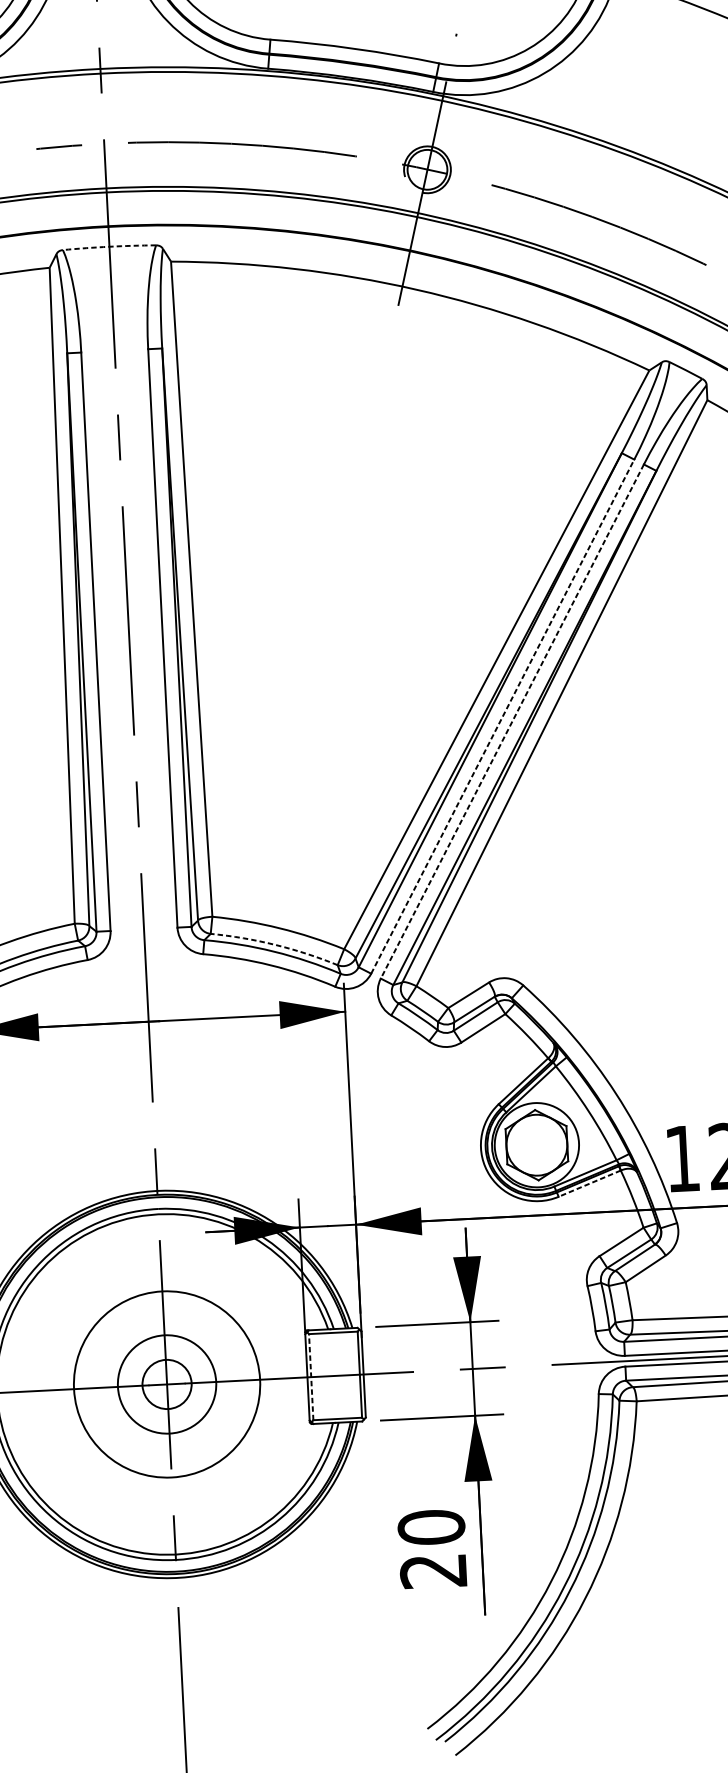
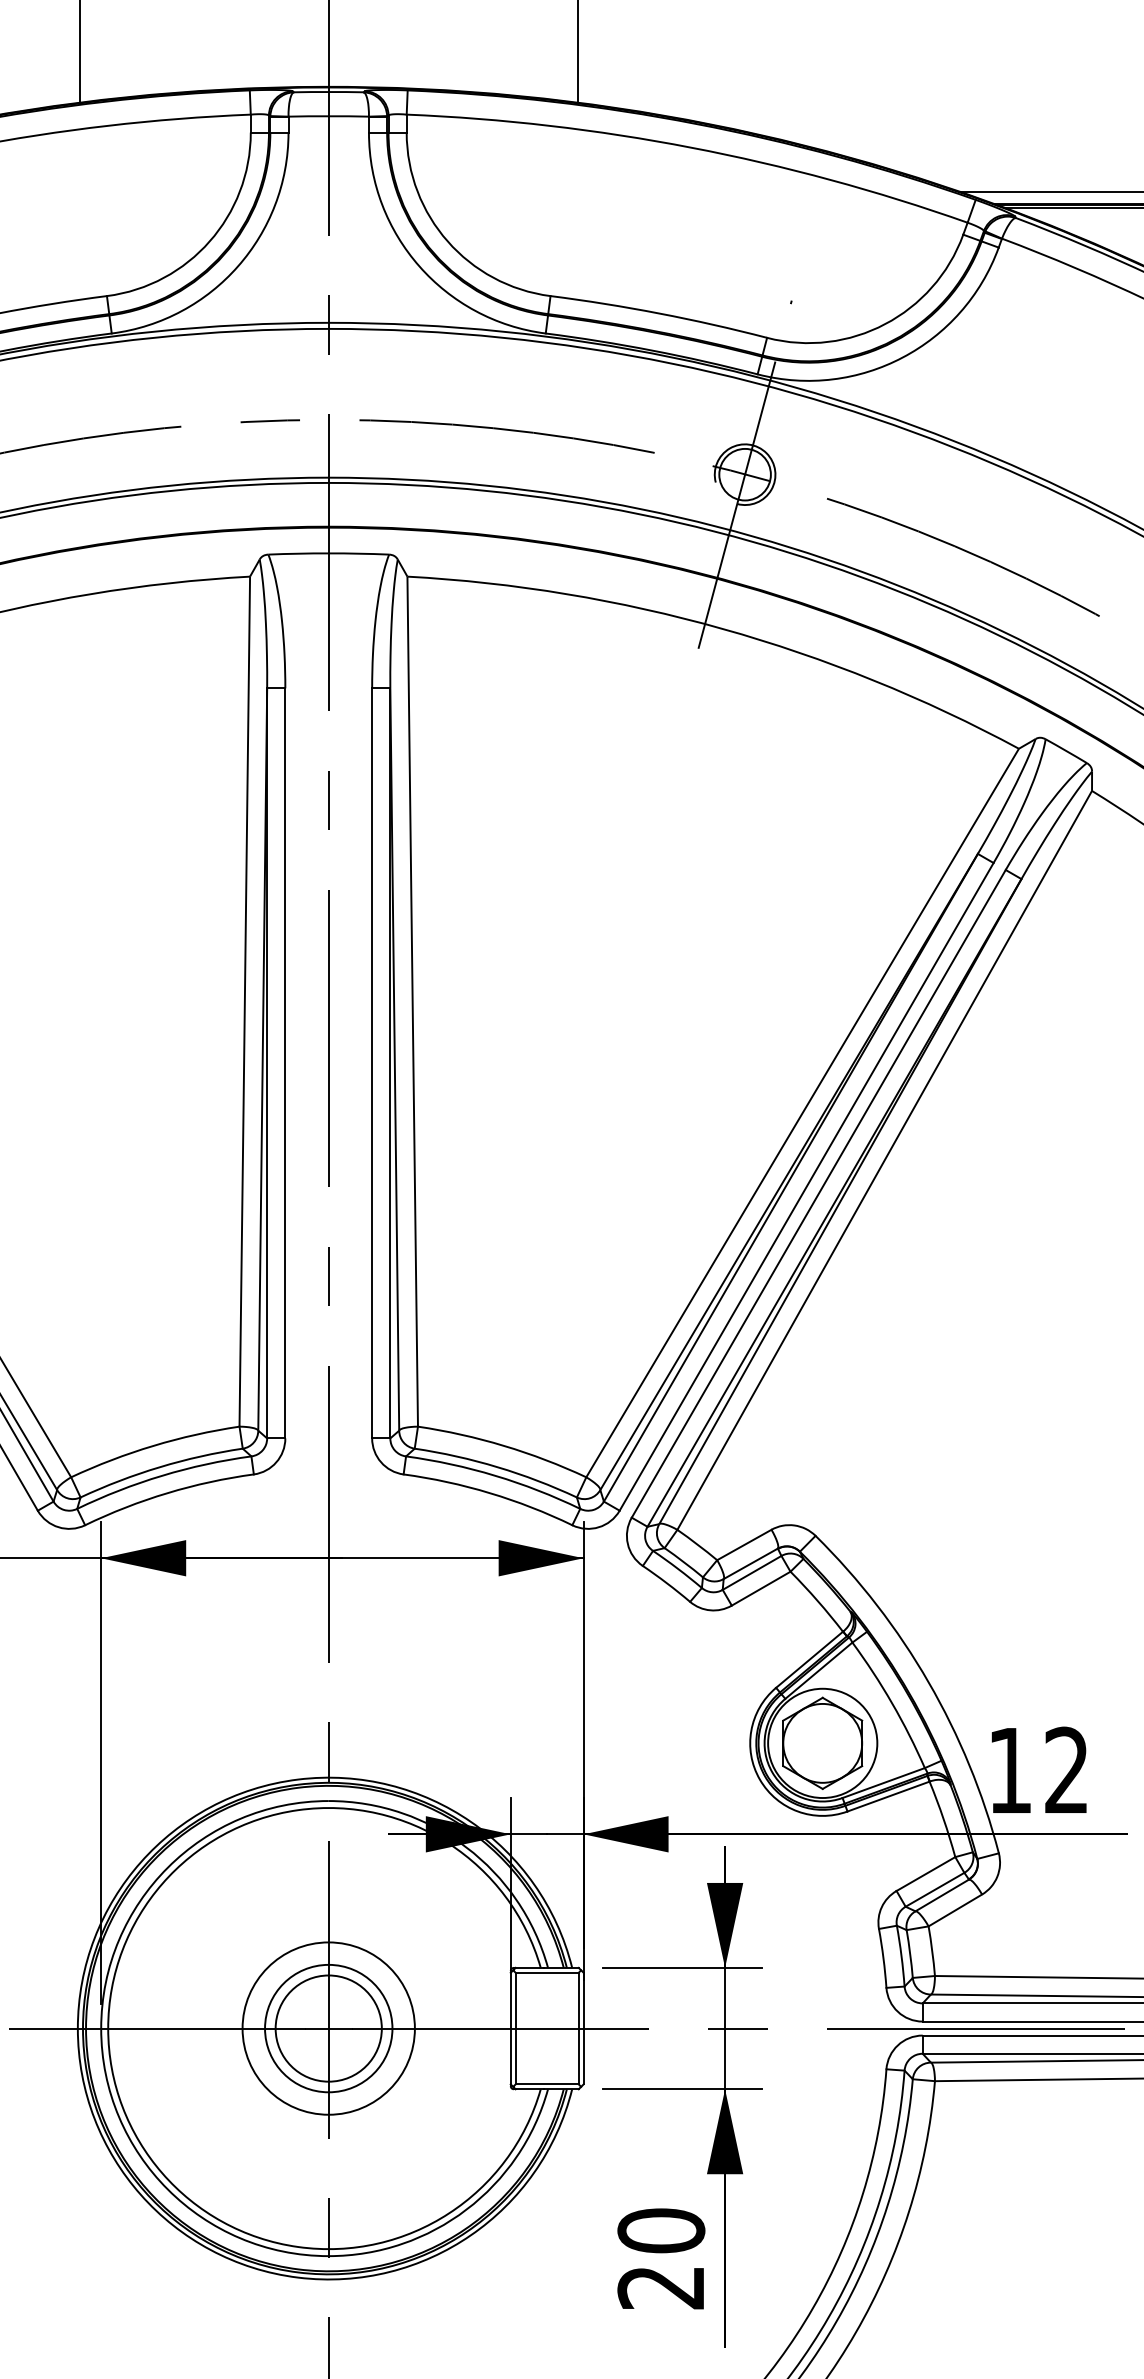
arc: (109, 246) -> (328, 553), dashed -> solid
line: (502, 716) -> (806, 1186), dashed -> solid
line: (512, 721) -> (818, 1193), dashed -> solid
arc: (275, 945) -> (497, 1467), dashed -> solid
line: (589, 1183) -> (888, 1796), dashed -> solid
line: (311, 1377) -> (515, 2028), dashed -> solid
circle: (166, 1384) -> (328, 2028), size x0.71
circle: (166, 1384) -> (328, 2028), size x1.67

